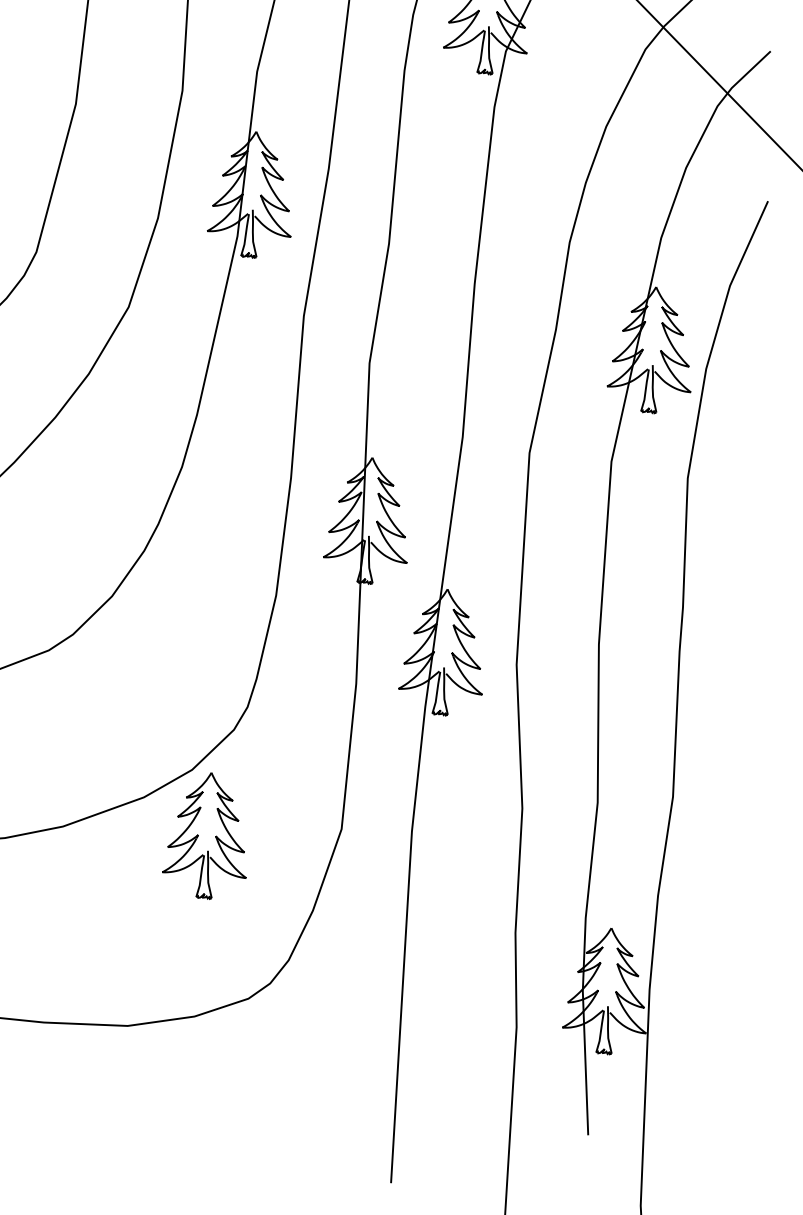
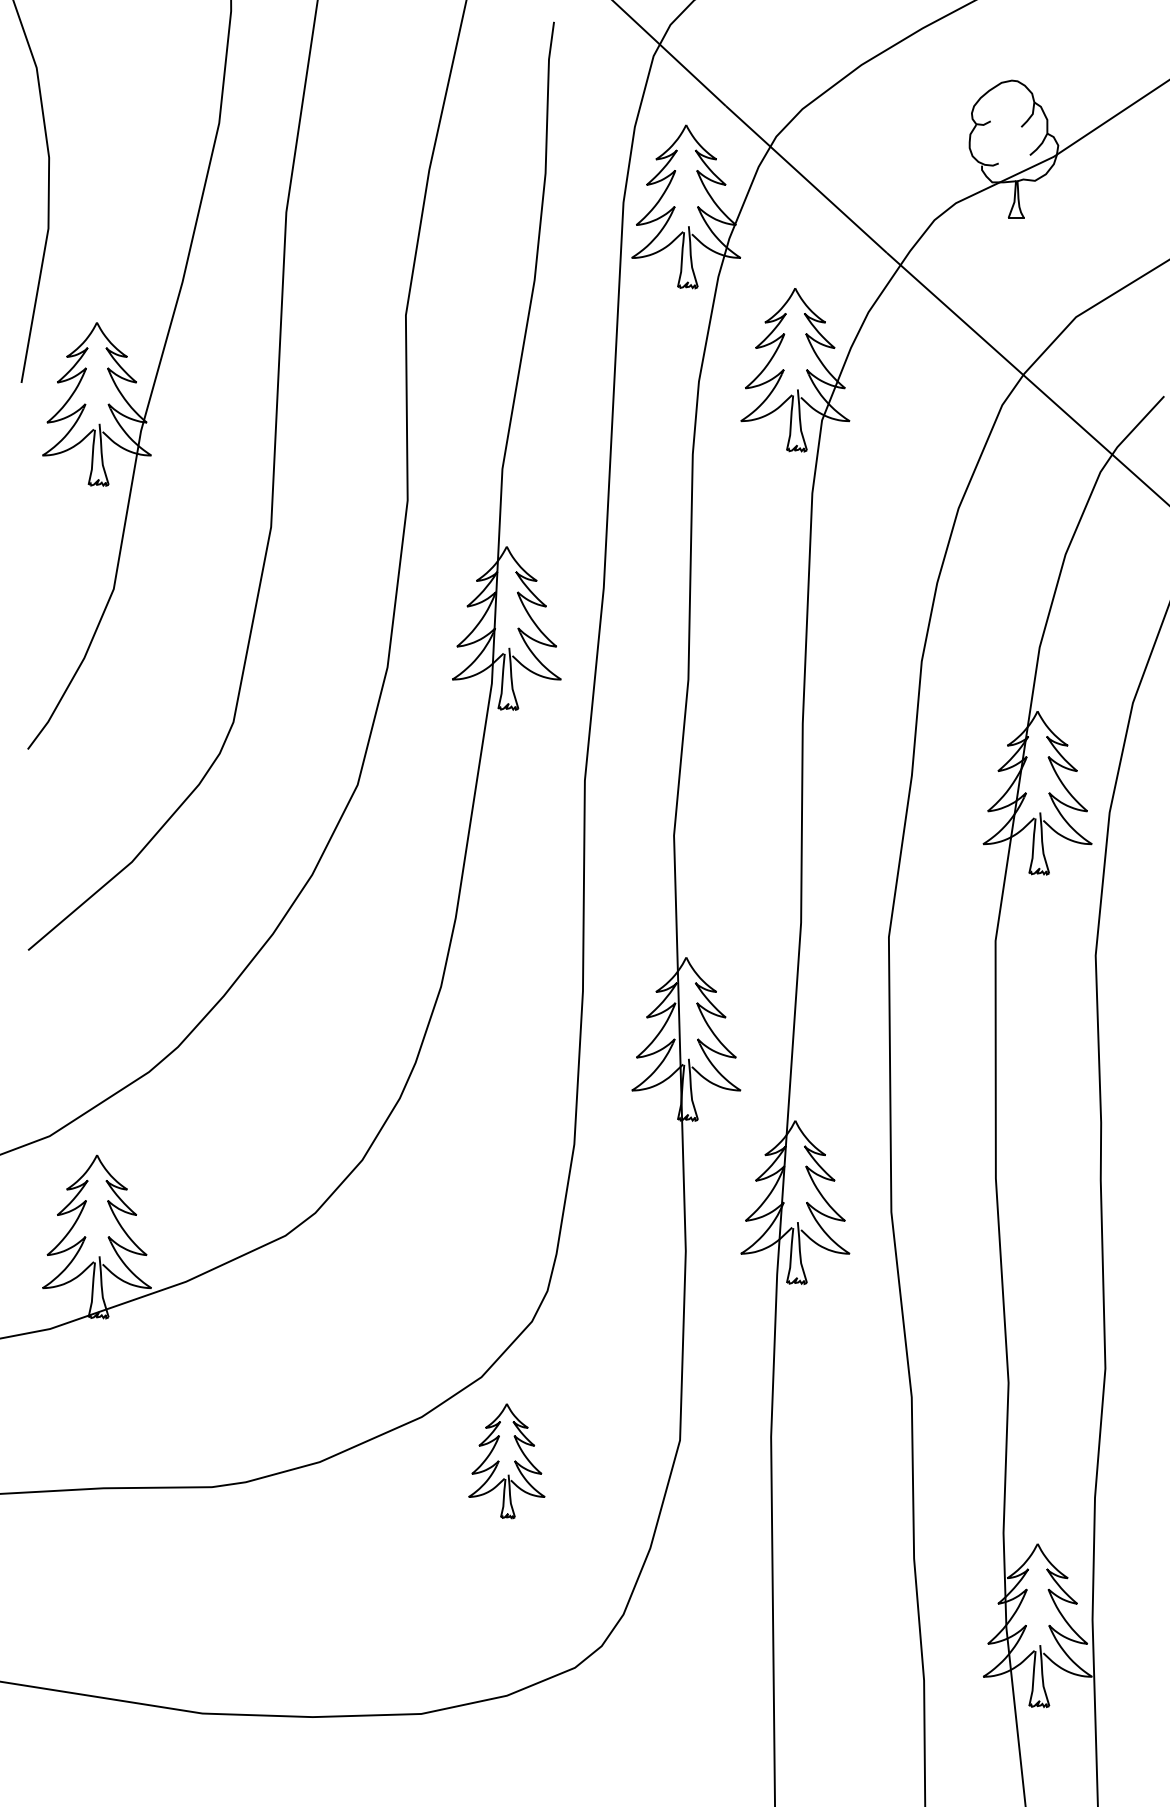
part: (206, 836) -> (506, 1461), size x0.7

